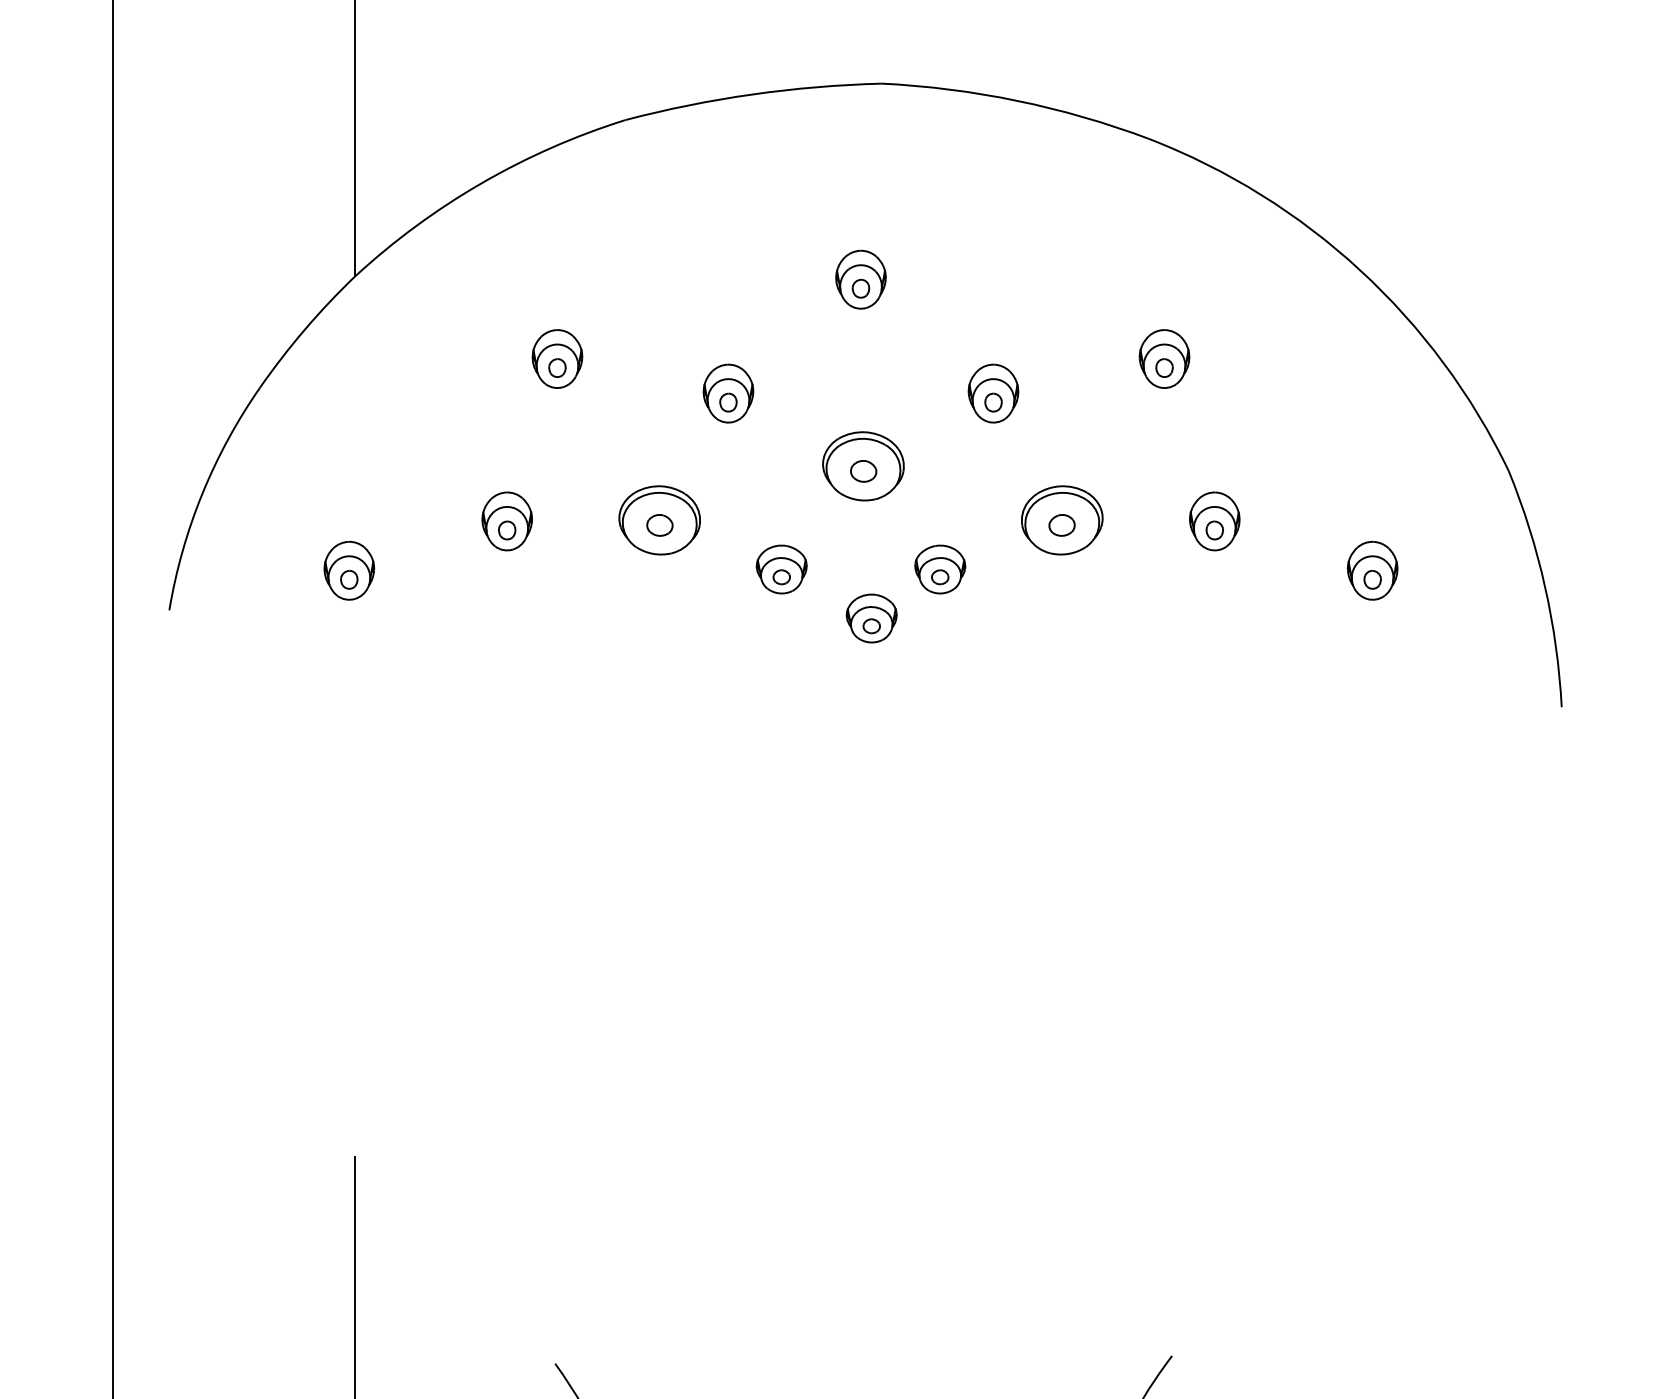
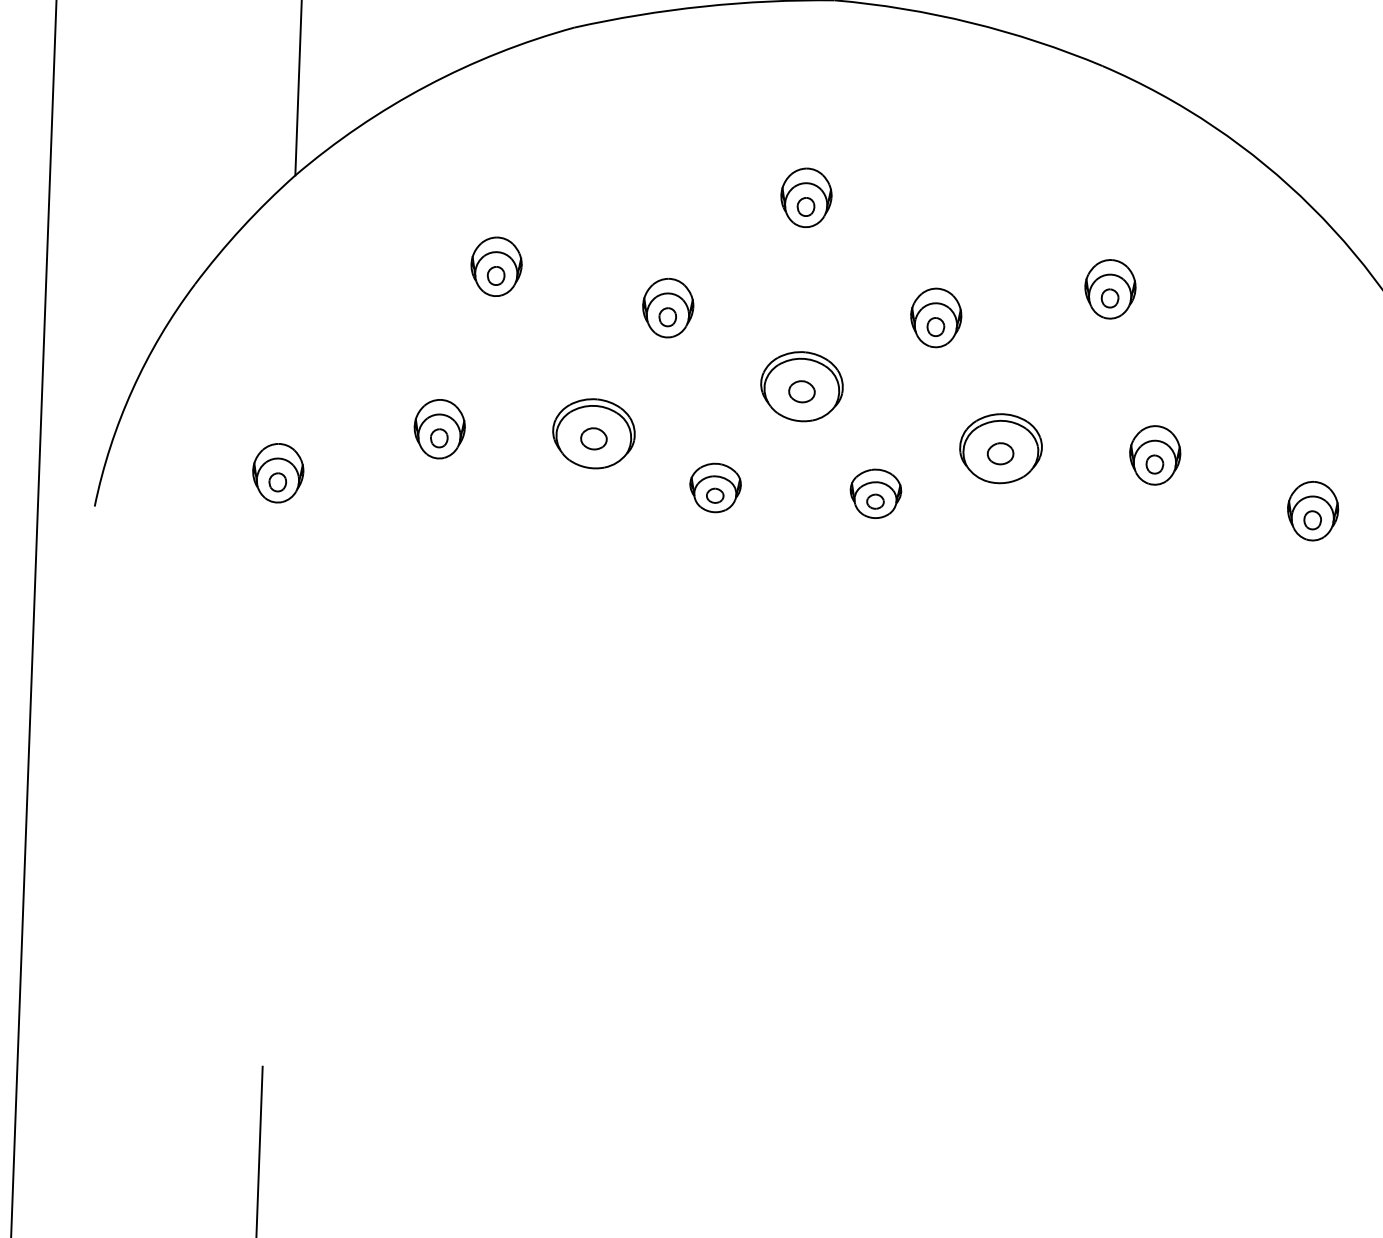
part: (871, 618) -> (804, 540), removed

